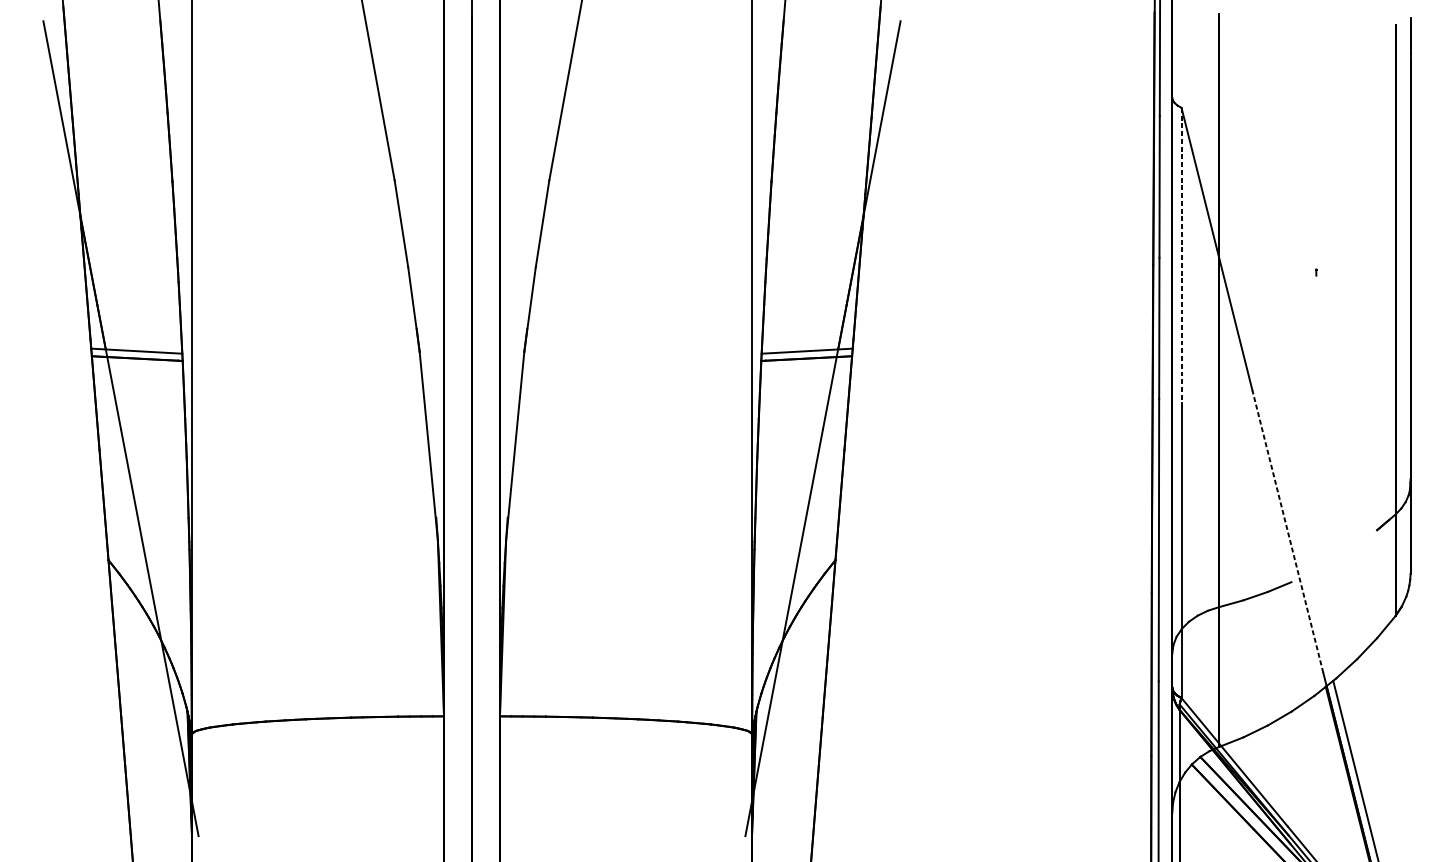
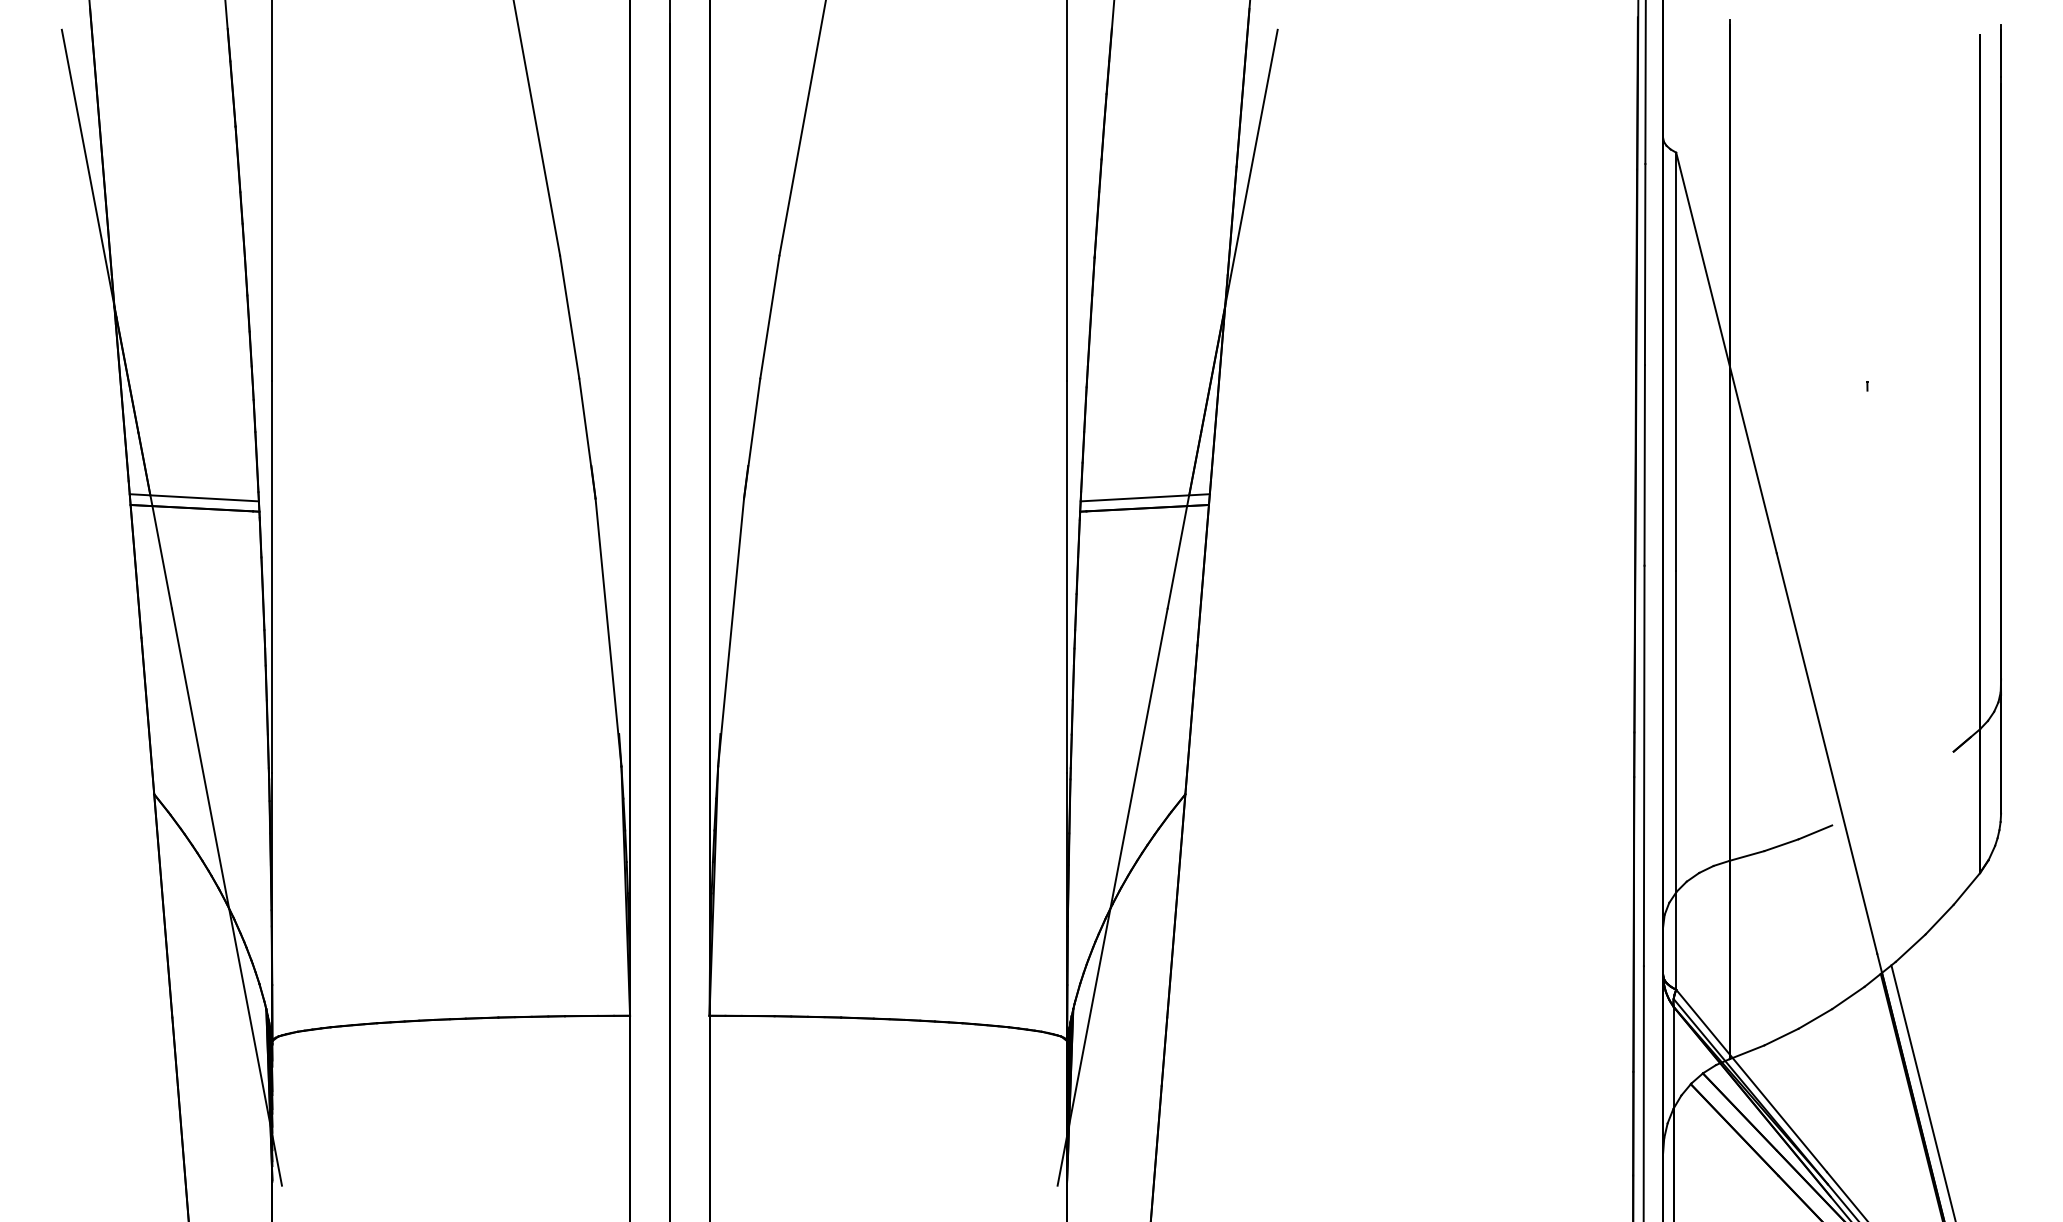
line: (1181, 255) -> (1676, 362), dashed -> solid
line: (1288, 531) -> (1827, 753), dashed -> solid

